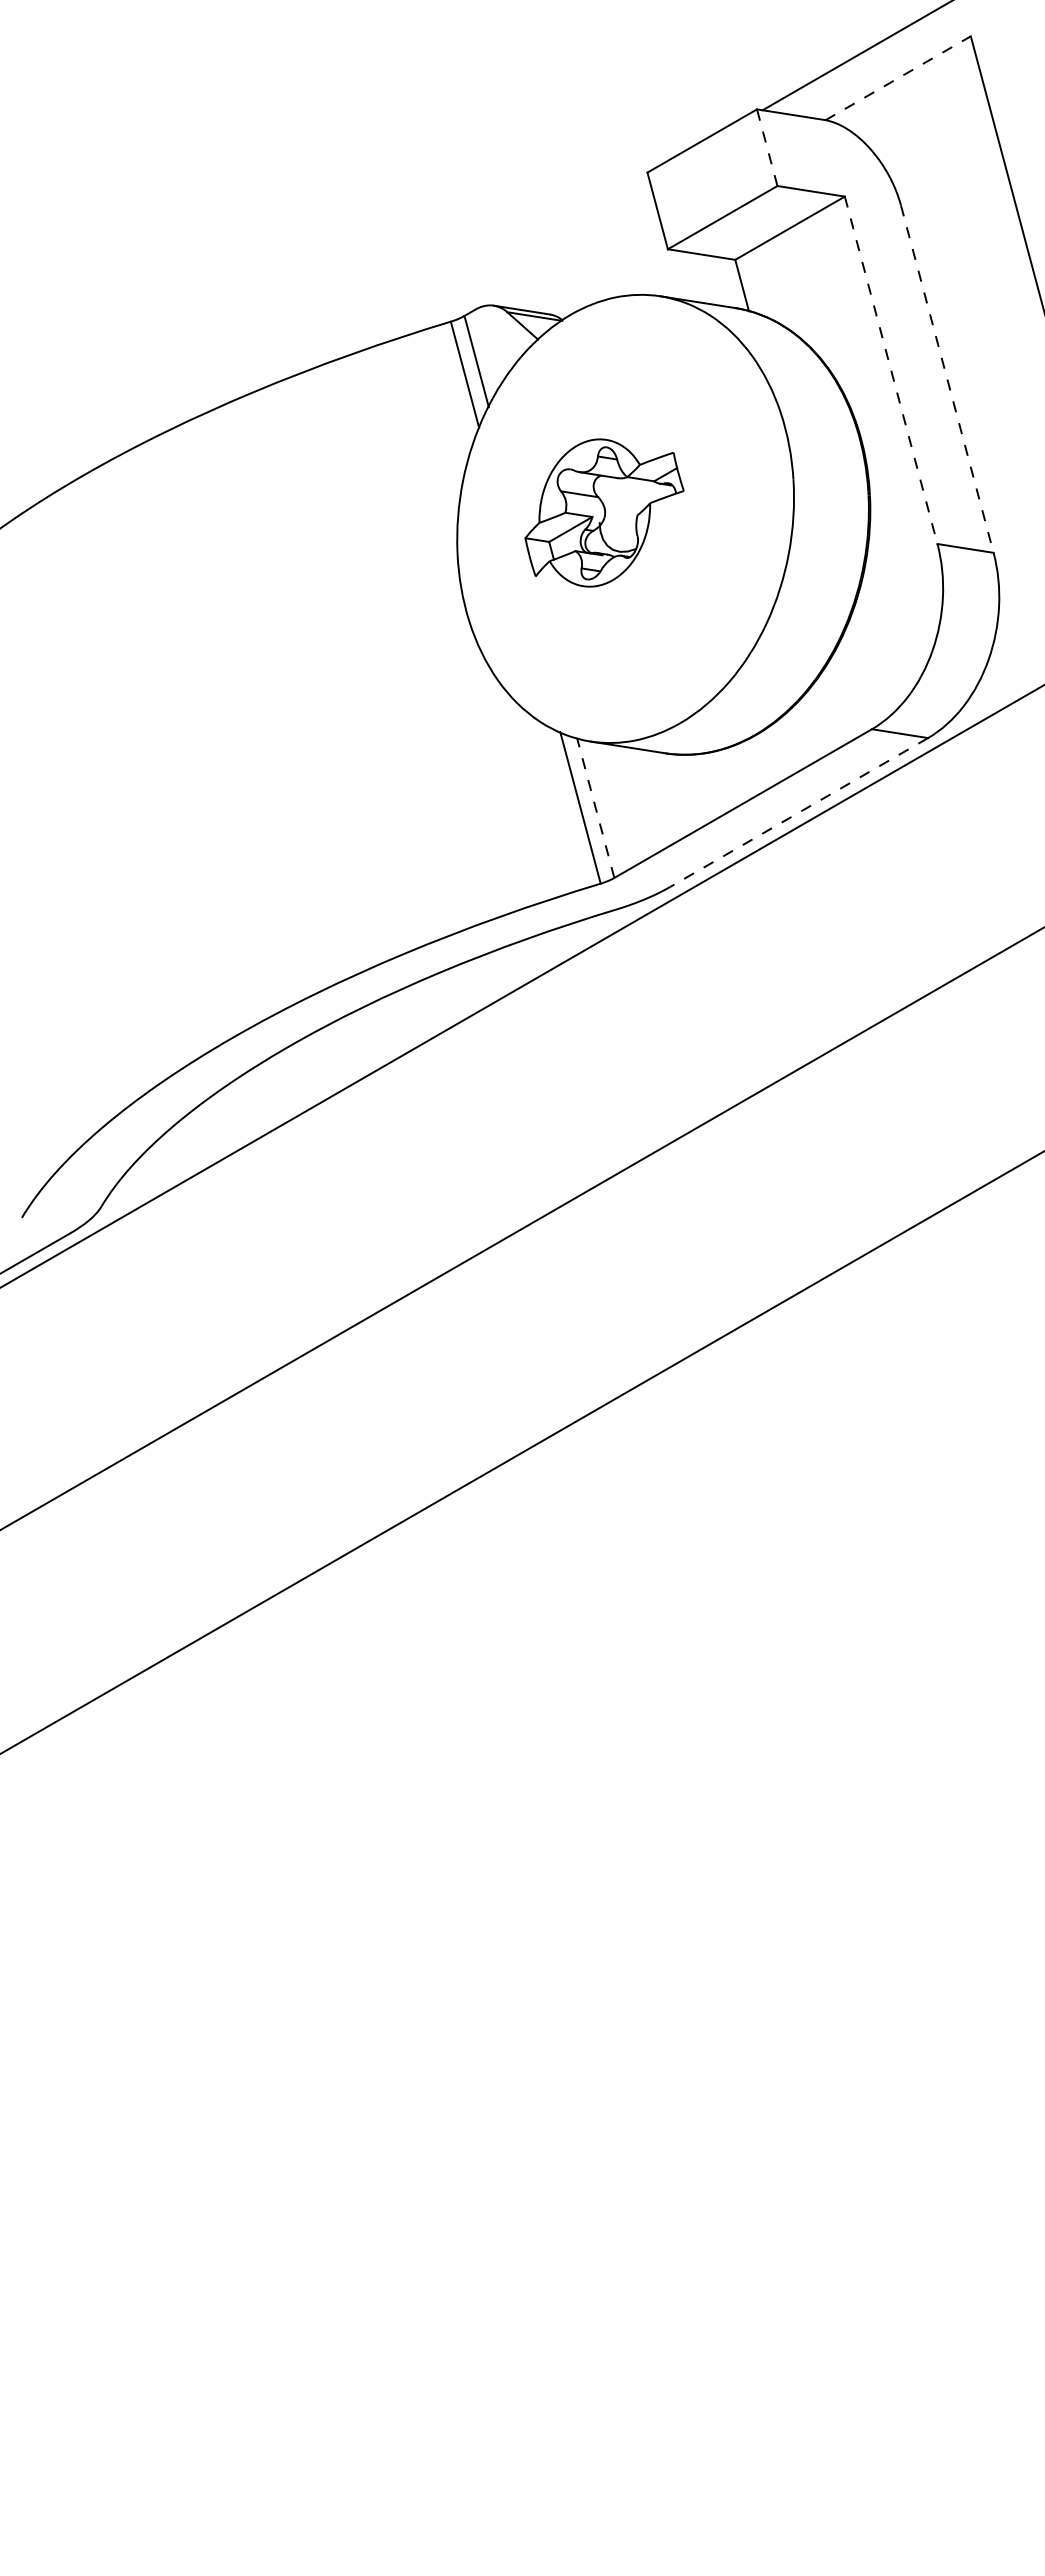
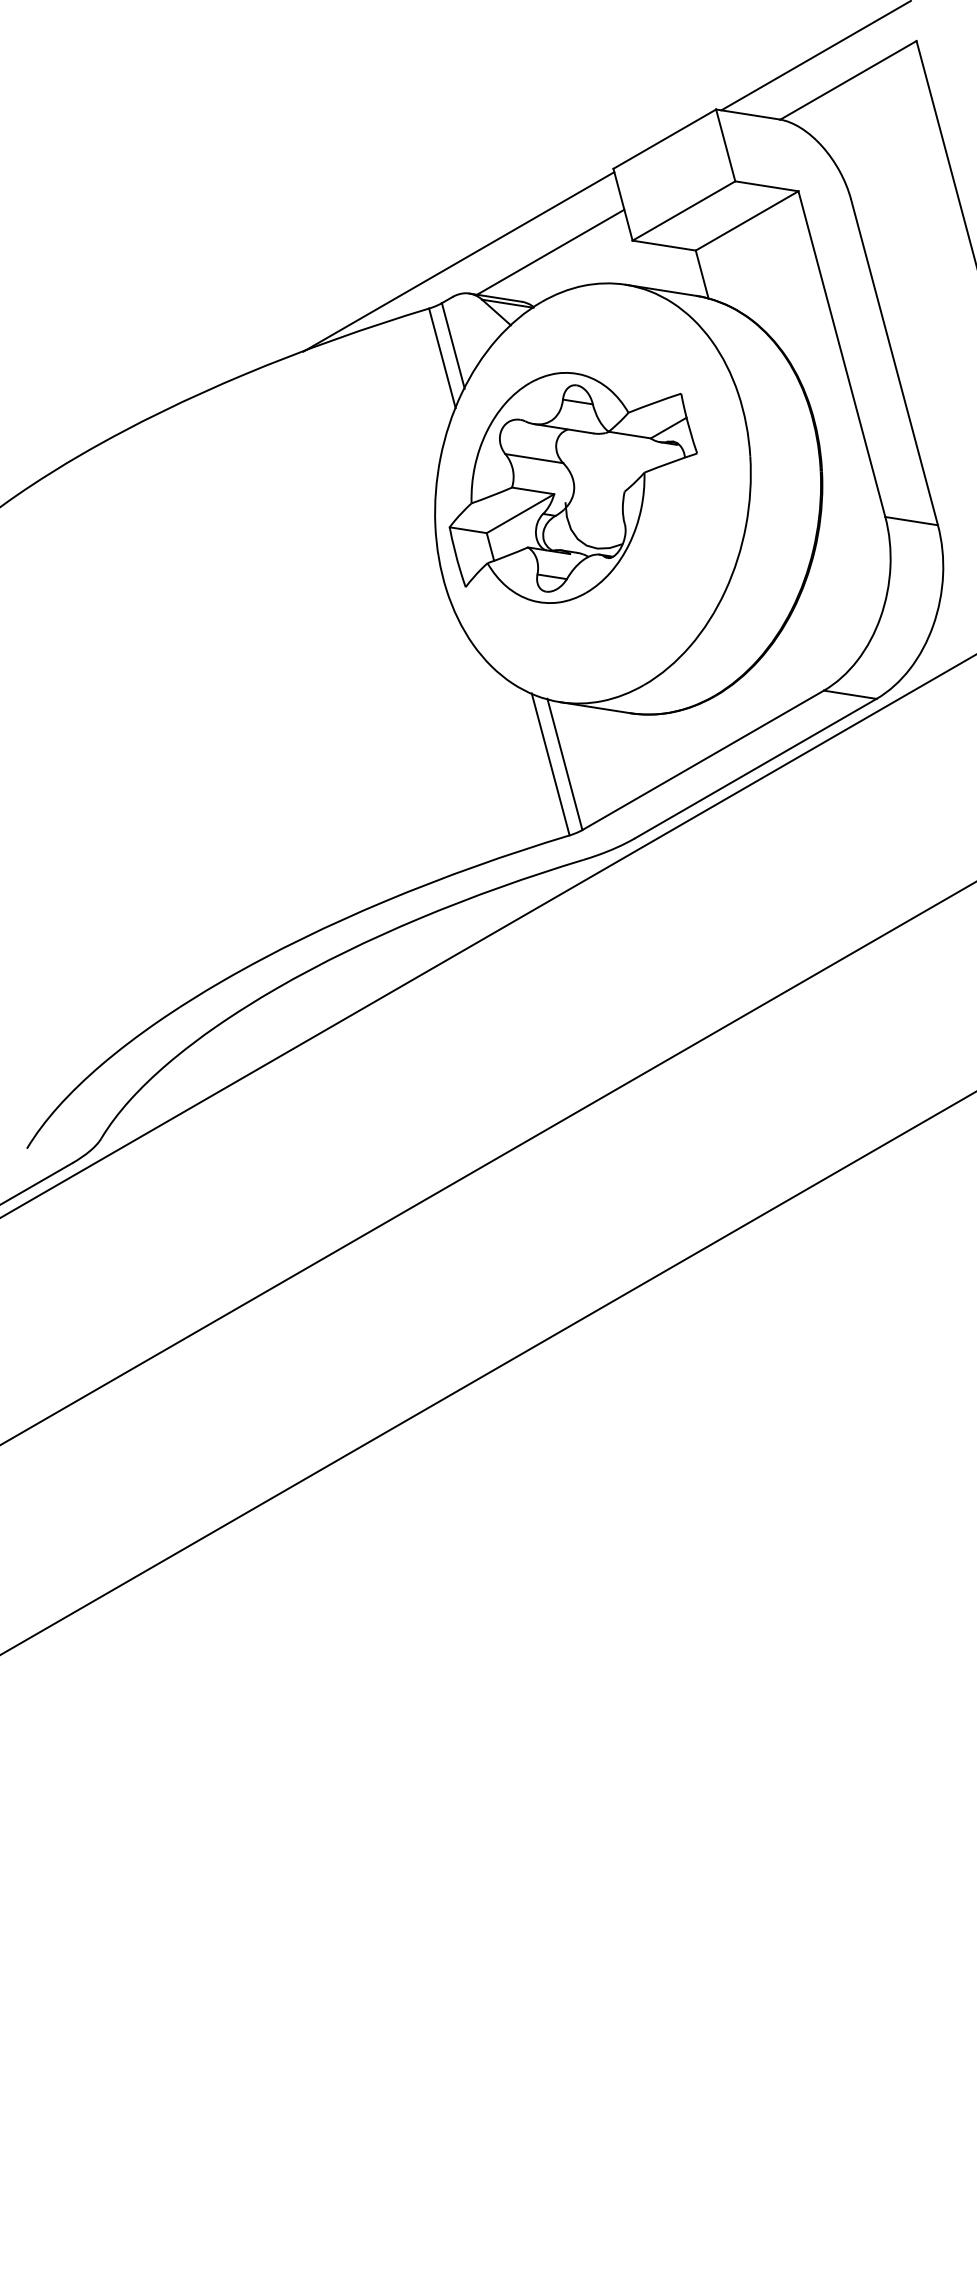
line: (898, 78) -> (848, 80), dashed -> solid
line: (767, 147) -> (725, 145), dashed -> solid
line: (580, 261) -> (550, 252), added
line: (482, 271) -> (458, 261), added
line: (891, 370) -> (842, 354), dashed -> solid
line: (947, 379) -> (894, 362), dashed -> solid
part: (604, 512) -> (573, 487), size x1.67
line: (595, 807) -> (564, 764), dashed -> solid
line: (799, 812) -> (755, 768), dashed -> solid

